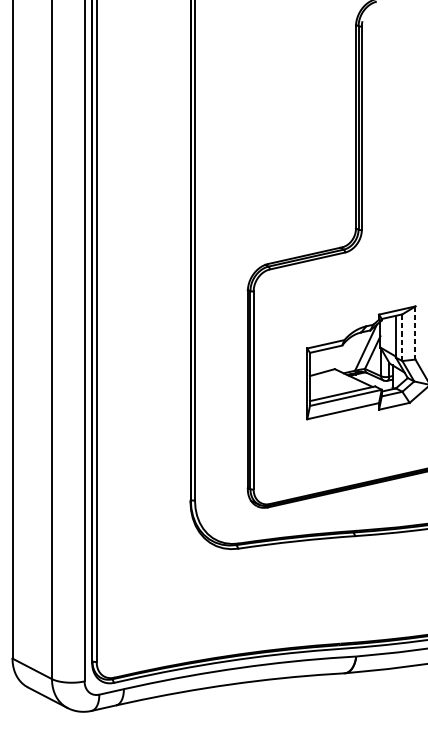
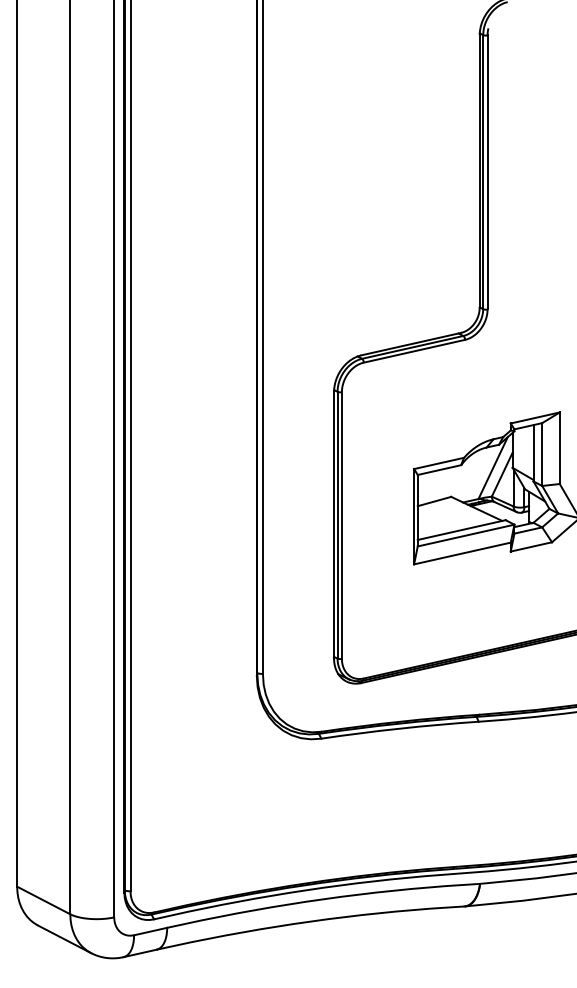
line: (415, 333) -> (559, 448), dashed -> solid
line: (402, 337) -> (542, 454), dashed -> solid

